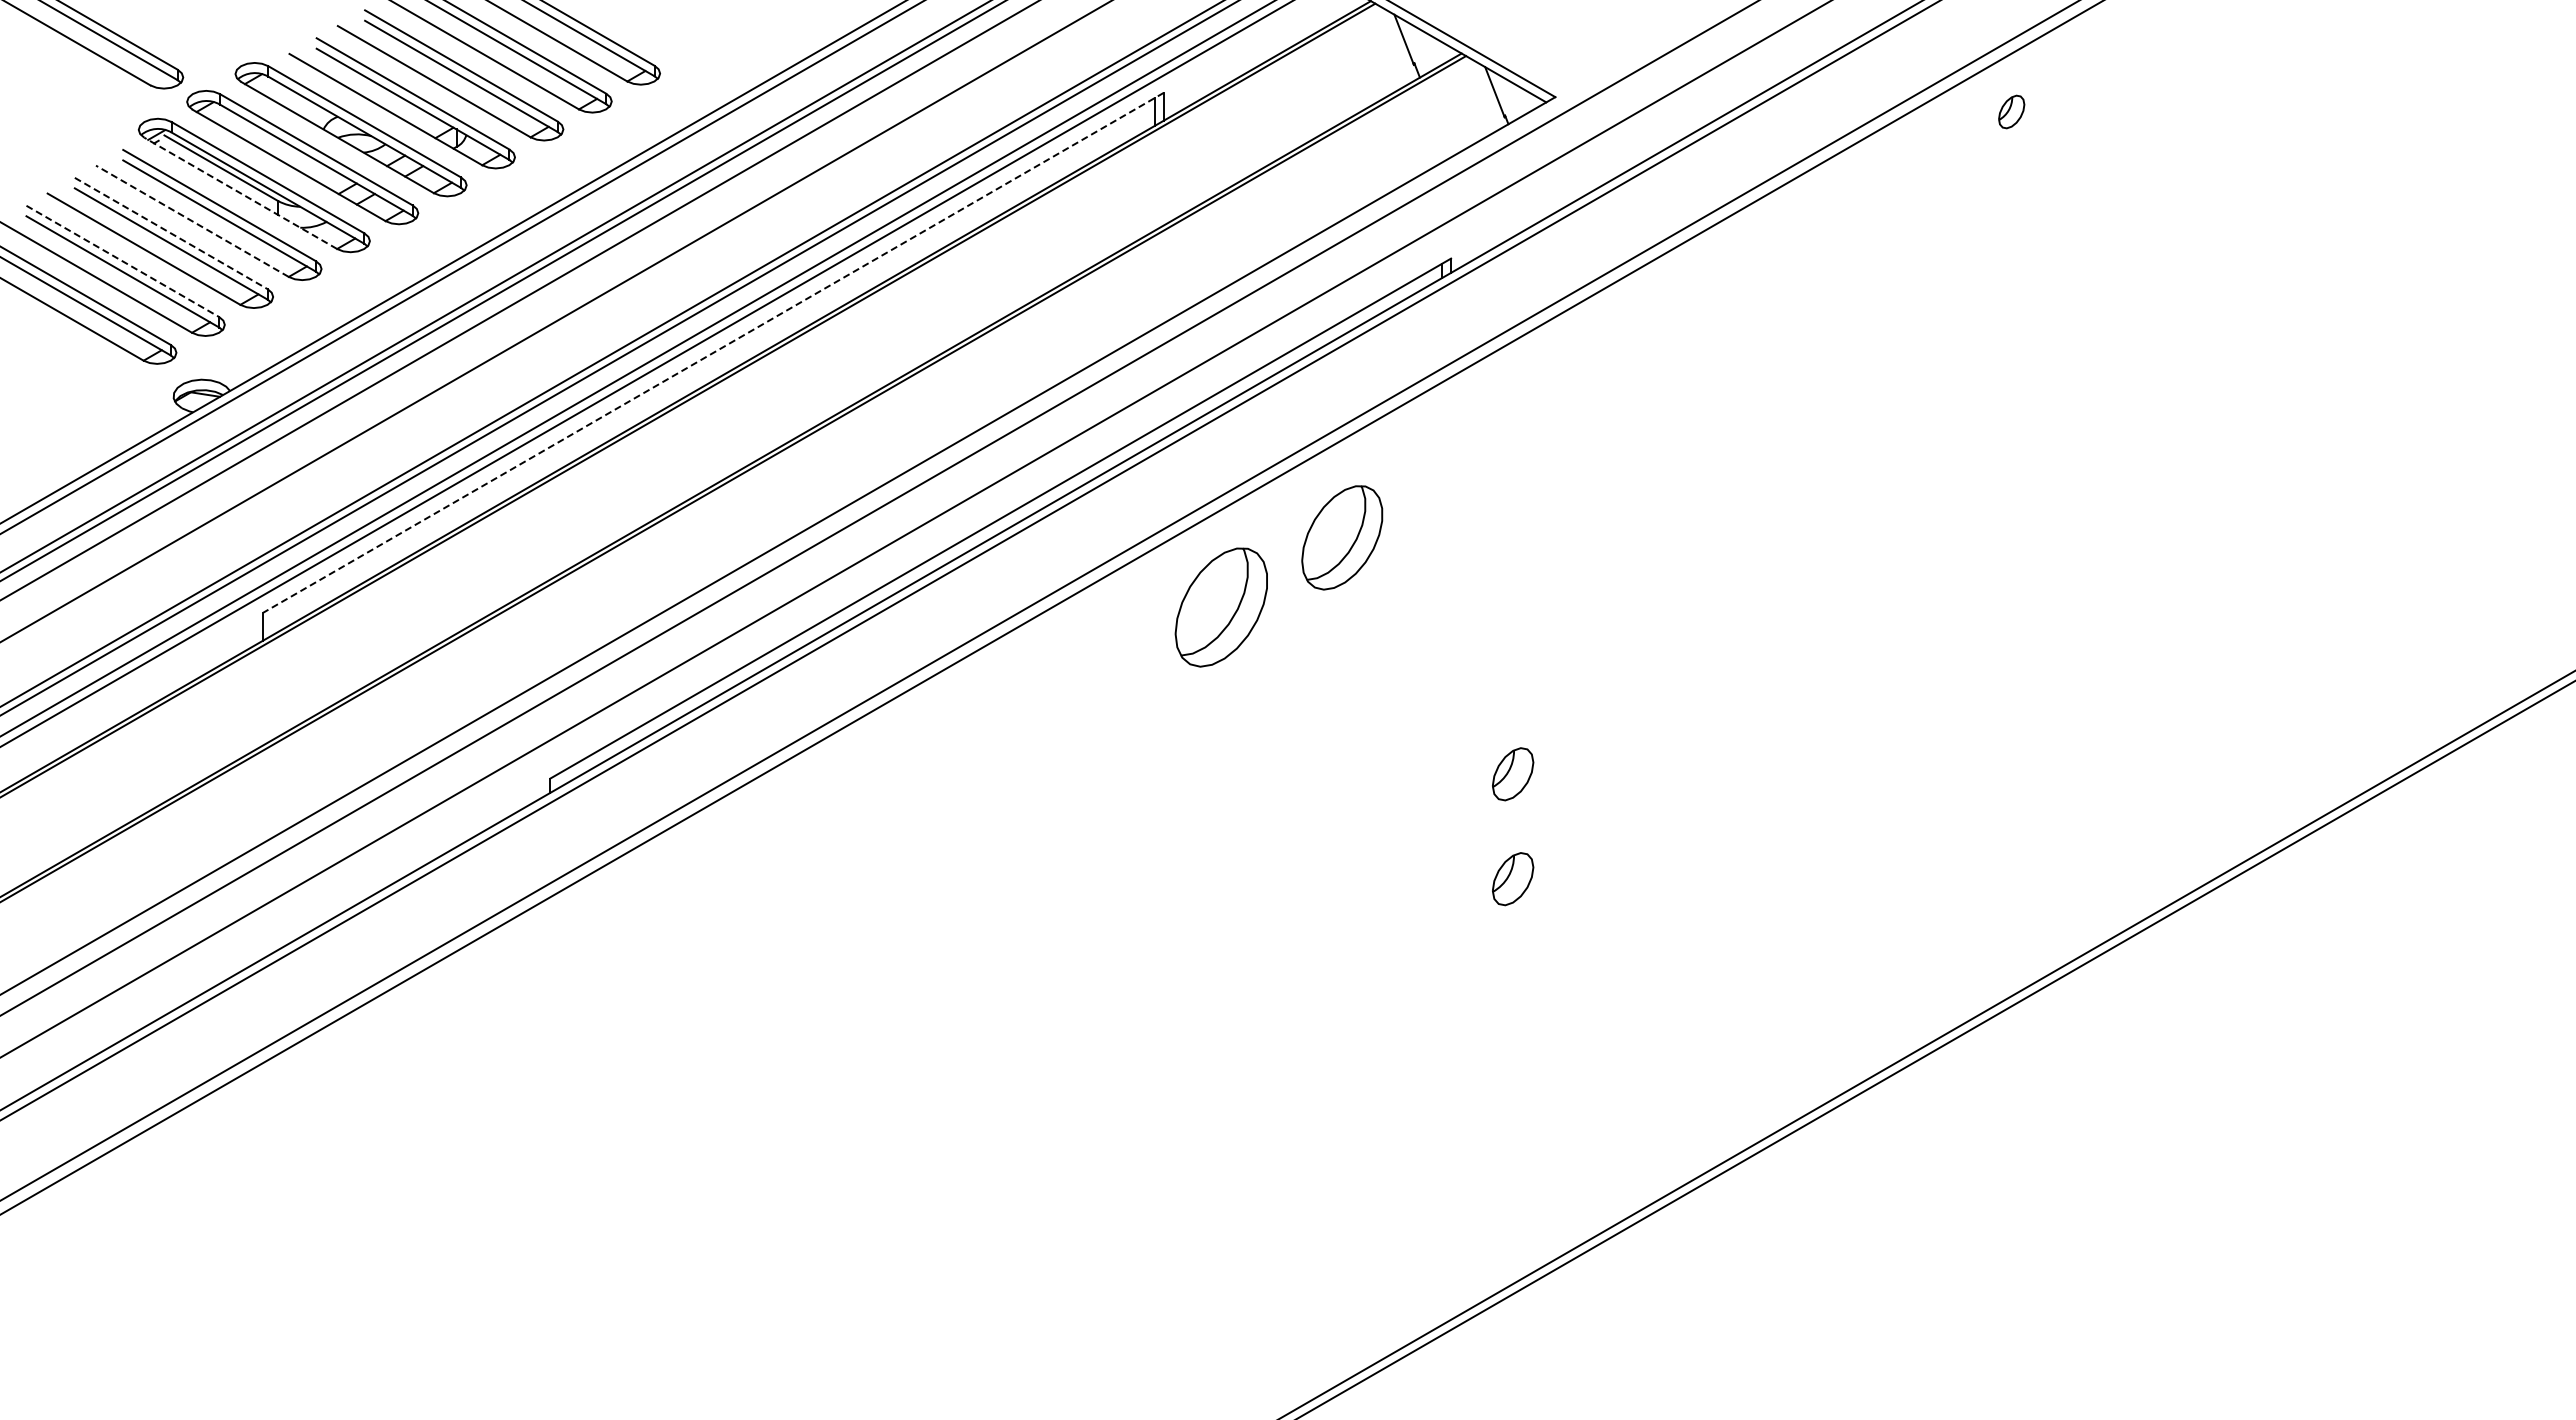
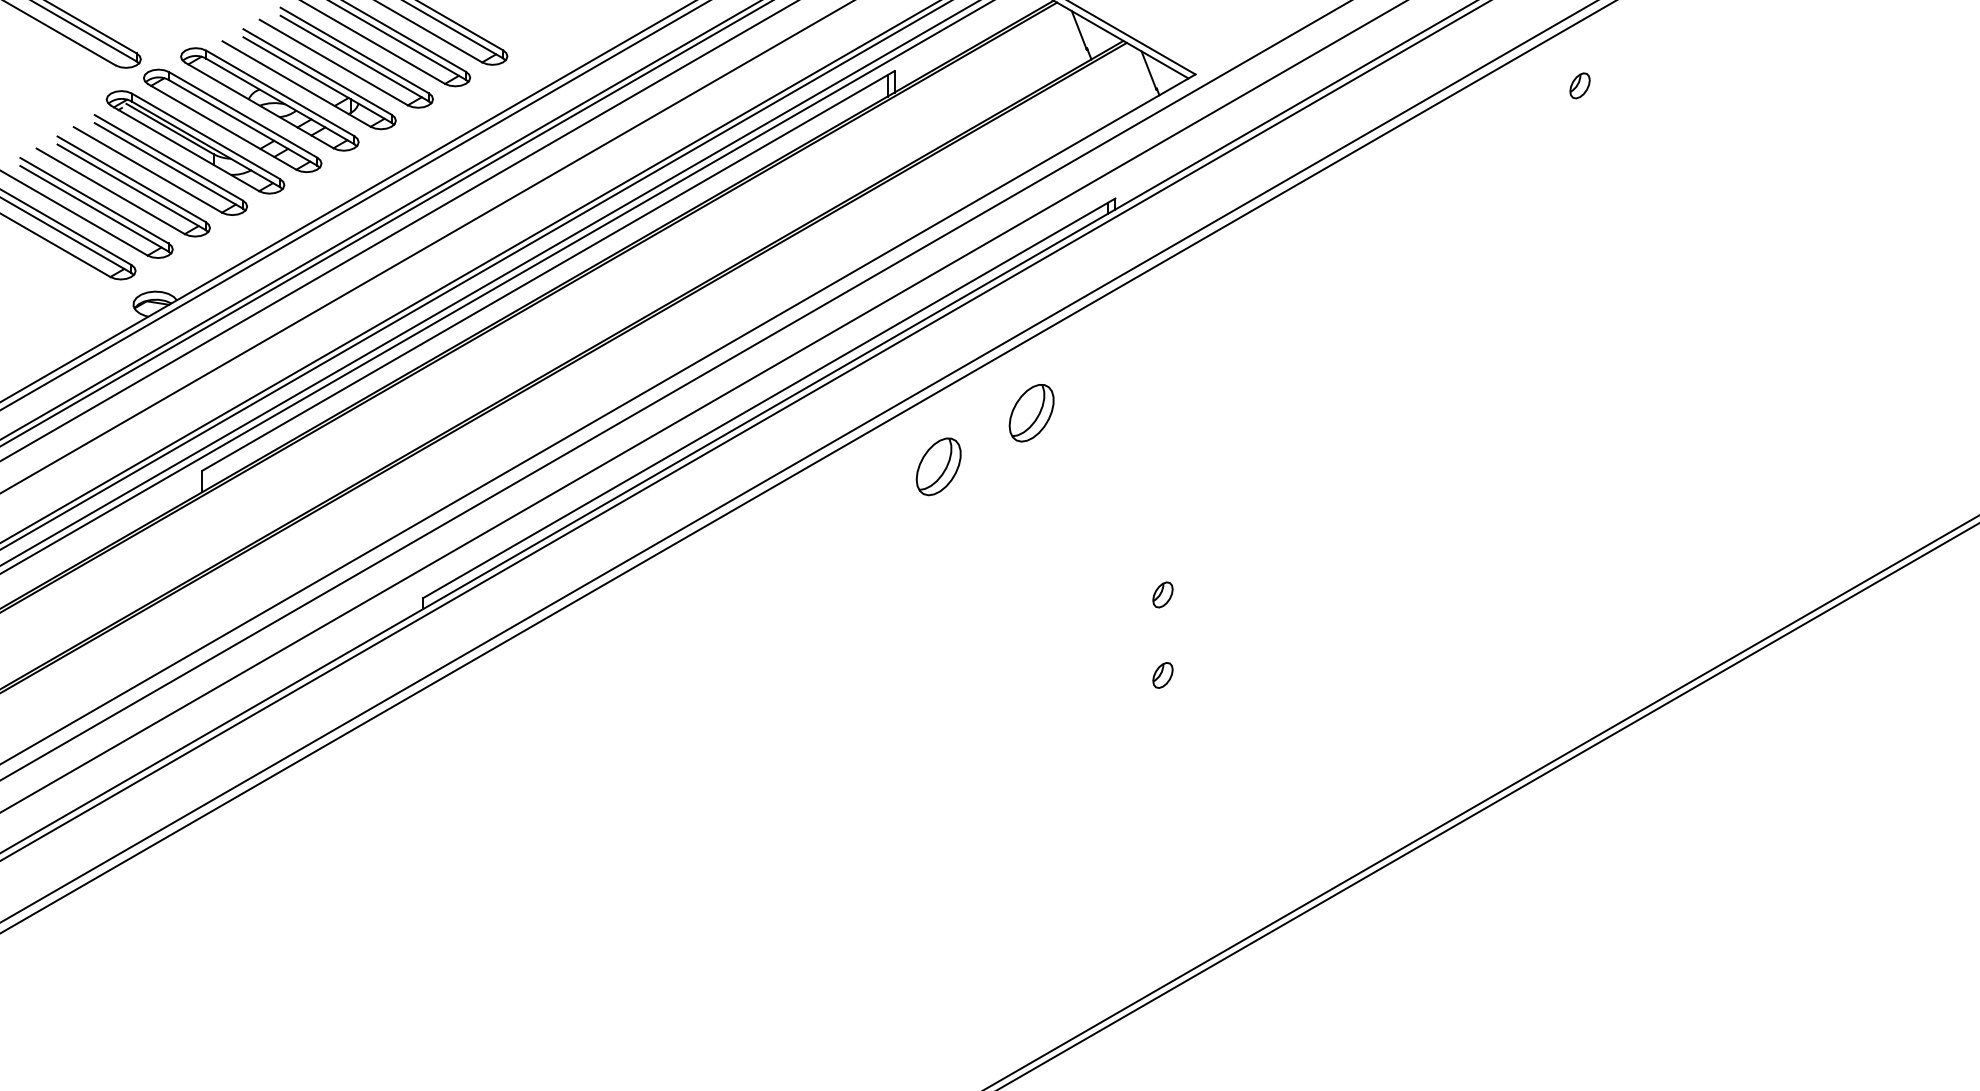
part: (2011, 111) -> (1579, 85), moved
line: (240, 193) -> (184, 148), dashed -> solid
line: (191, 221) -> (147, 170), dashed -> solid
line: (171, 233) -> (131, 179), dashed -> solid
line: (123, 261) -> (94, 200), dashed -> solid
line: (713, 353) -> (548, 271), dashed -> solid
part: (1341, 537) -> (1031, 412), size x0.71
part: (1220, 607) -> (938, 466), size x0.62
part: (1512, 774) -> (1162, 595), size x0.62
part: (1512, 878) -> (1162, 675), size x0.62

